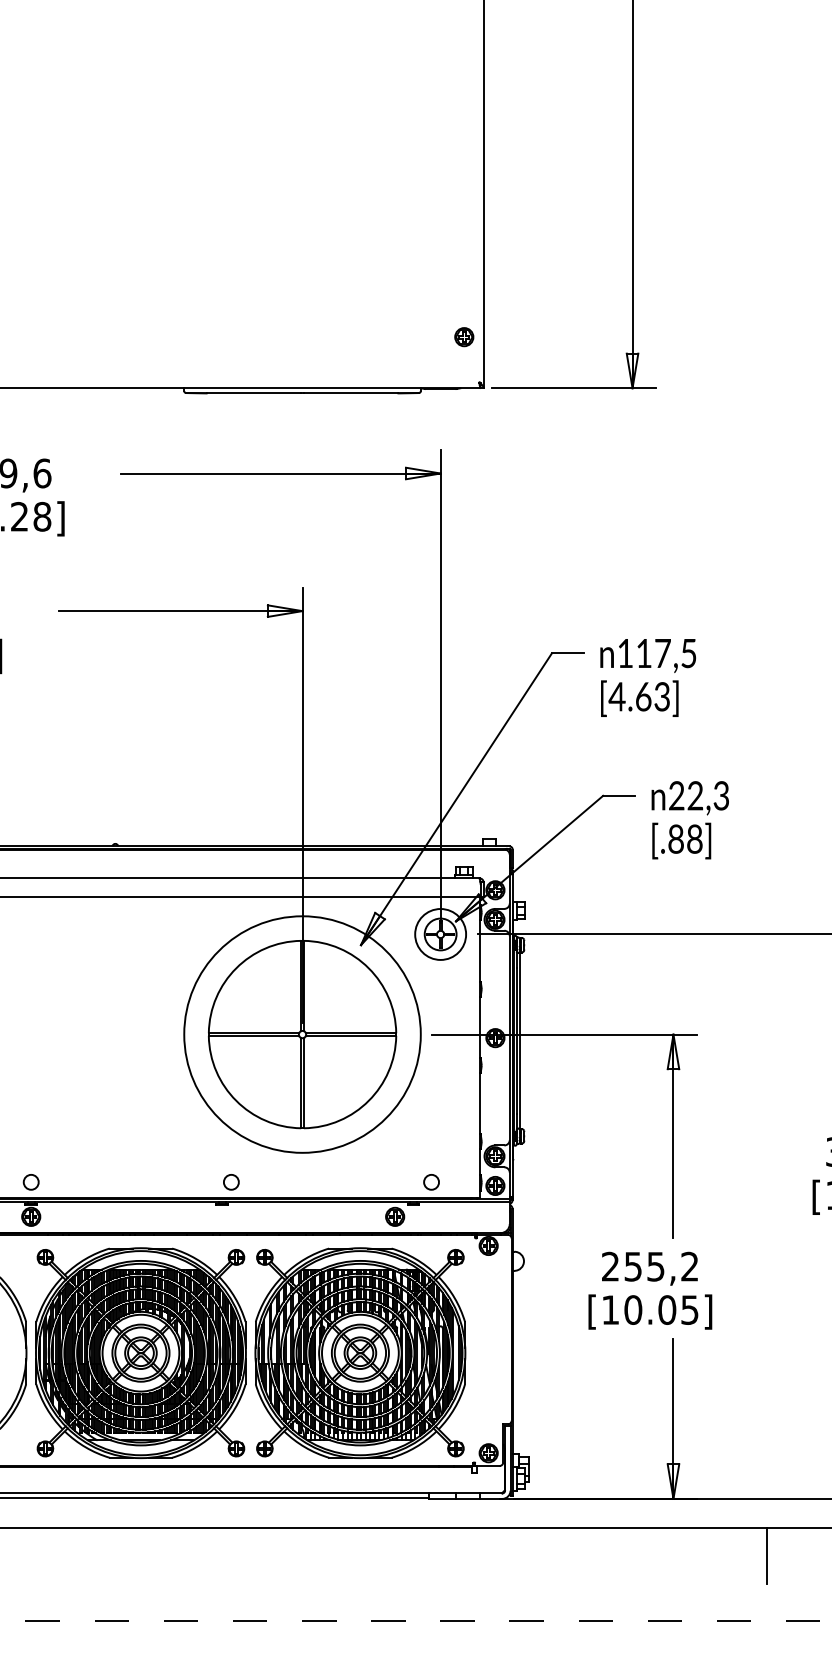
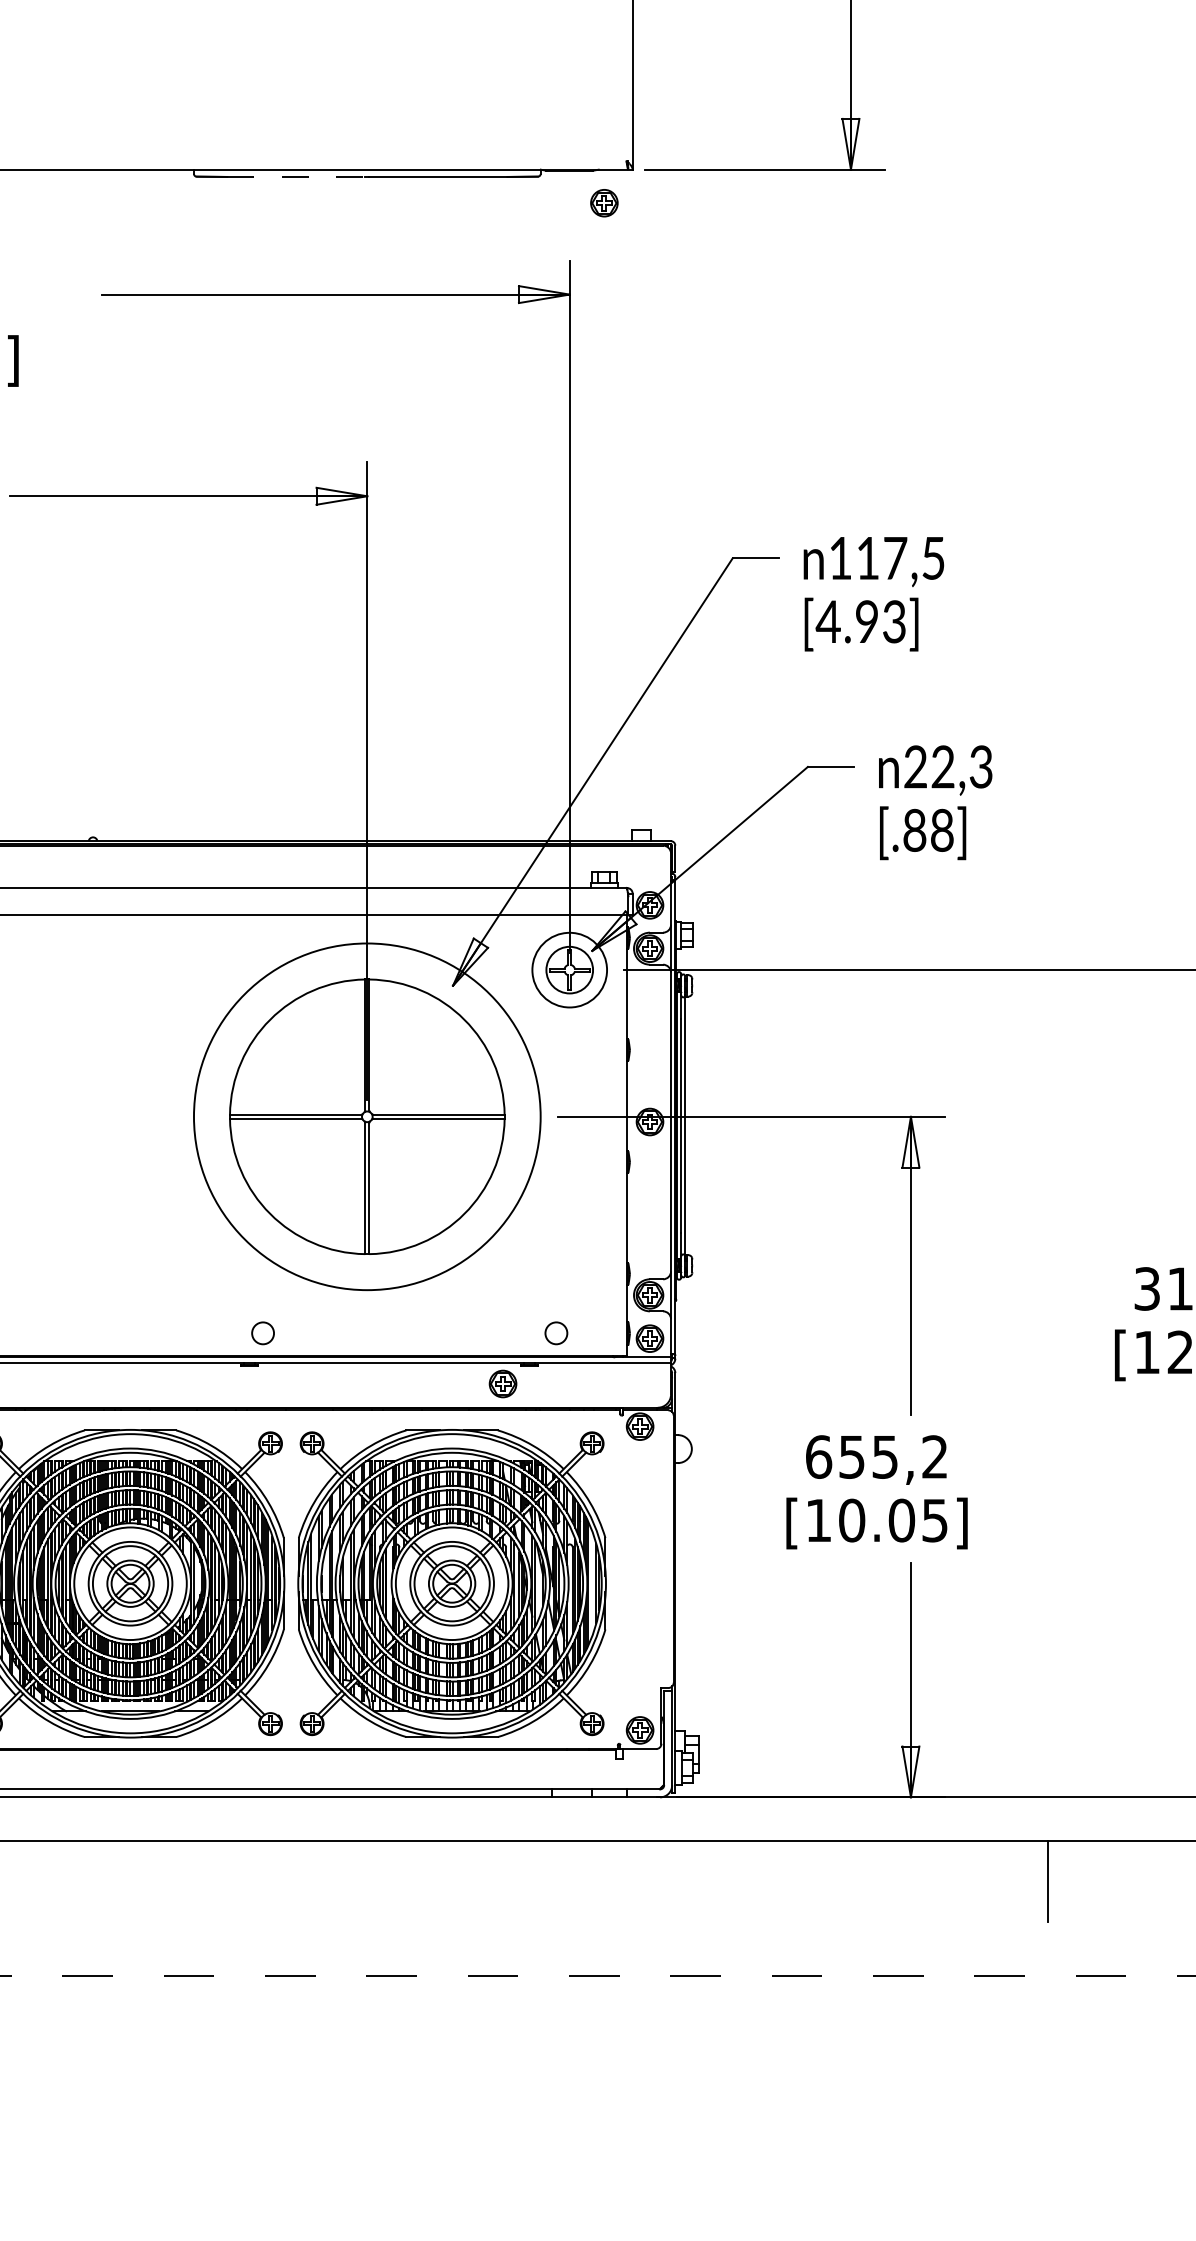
part: (464, 337) -> (604, 203), moved
line: (254, 393) -> (296, 177), solid -> dashed
text: (643, 696) -> (867, 621), [4.63] -> [4.93]
text: (610, 1266) -> (818, 1456), 255,2 -> 655,2

